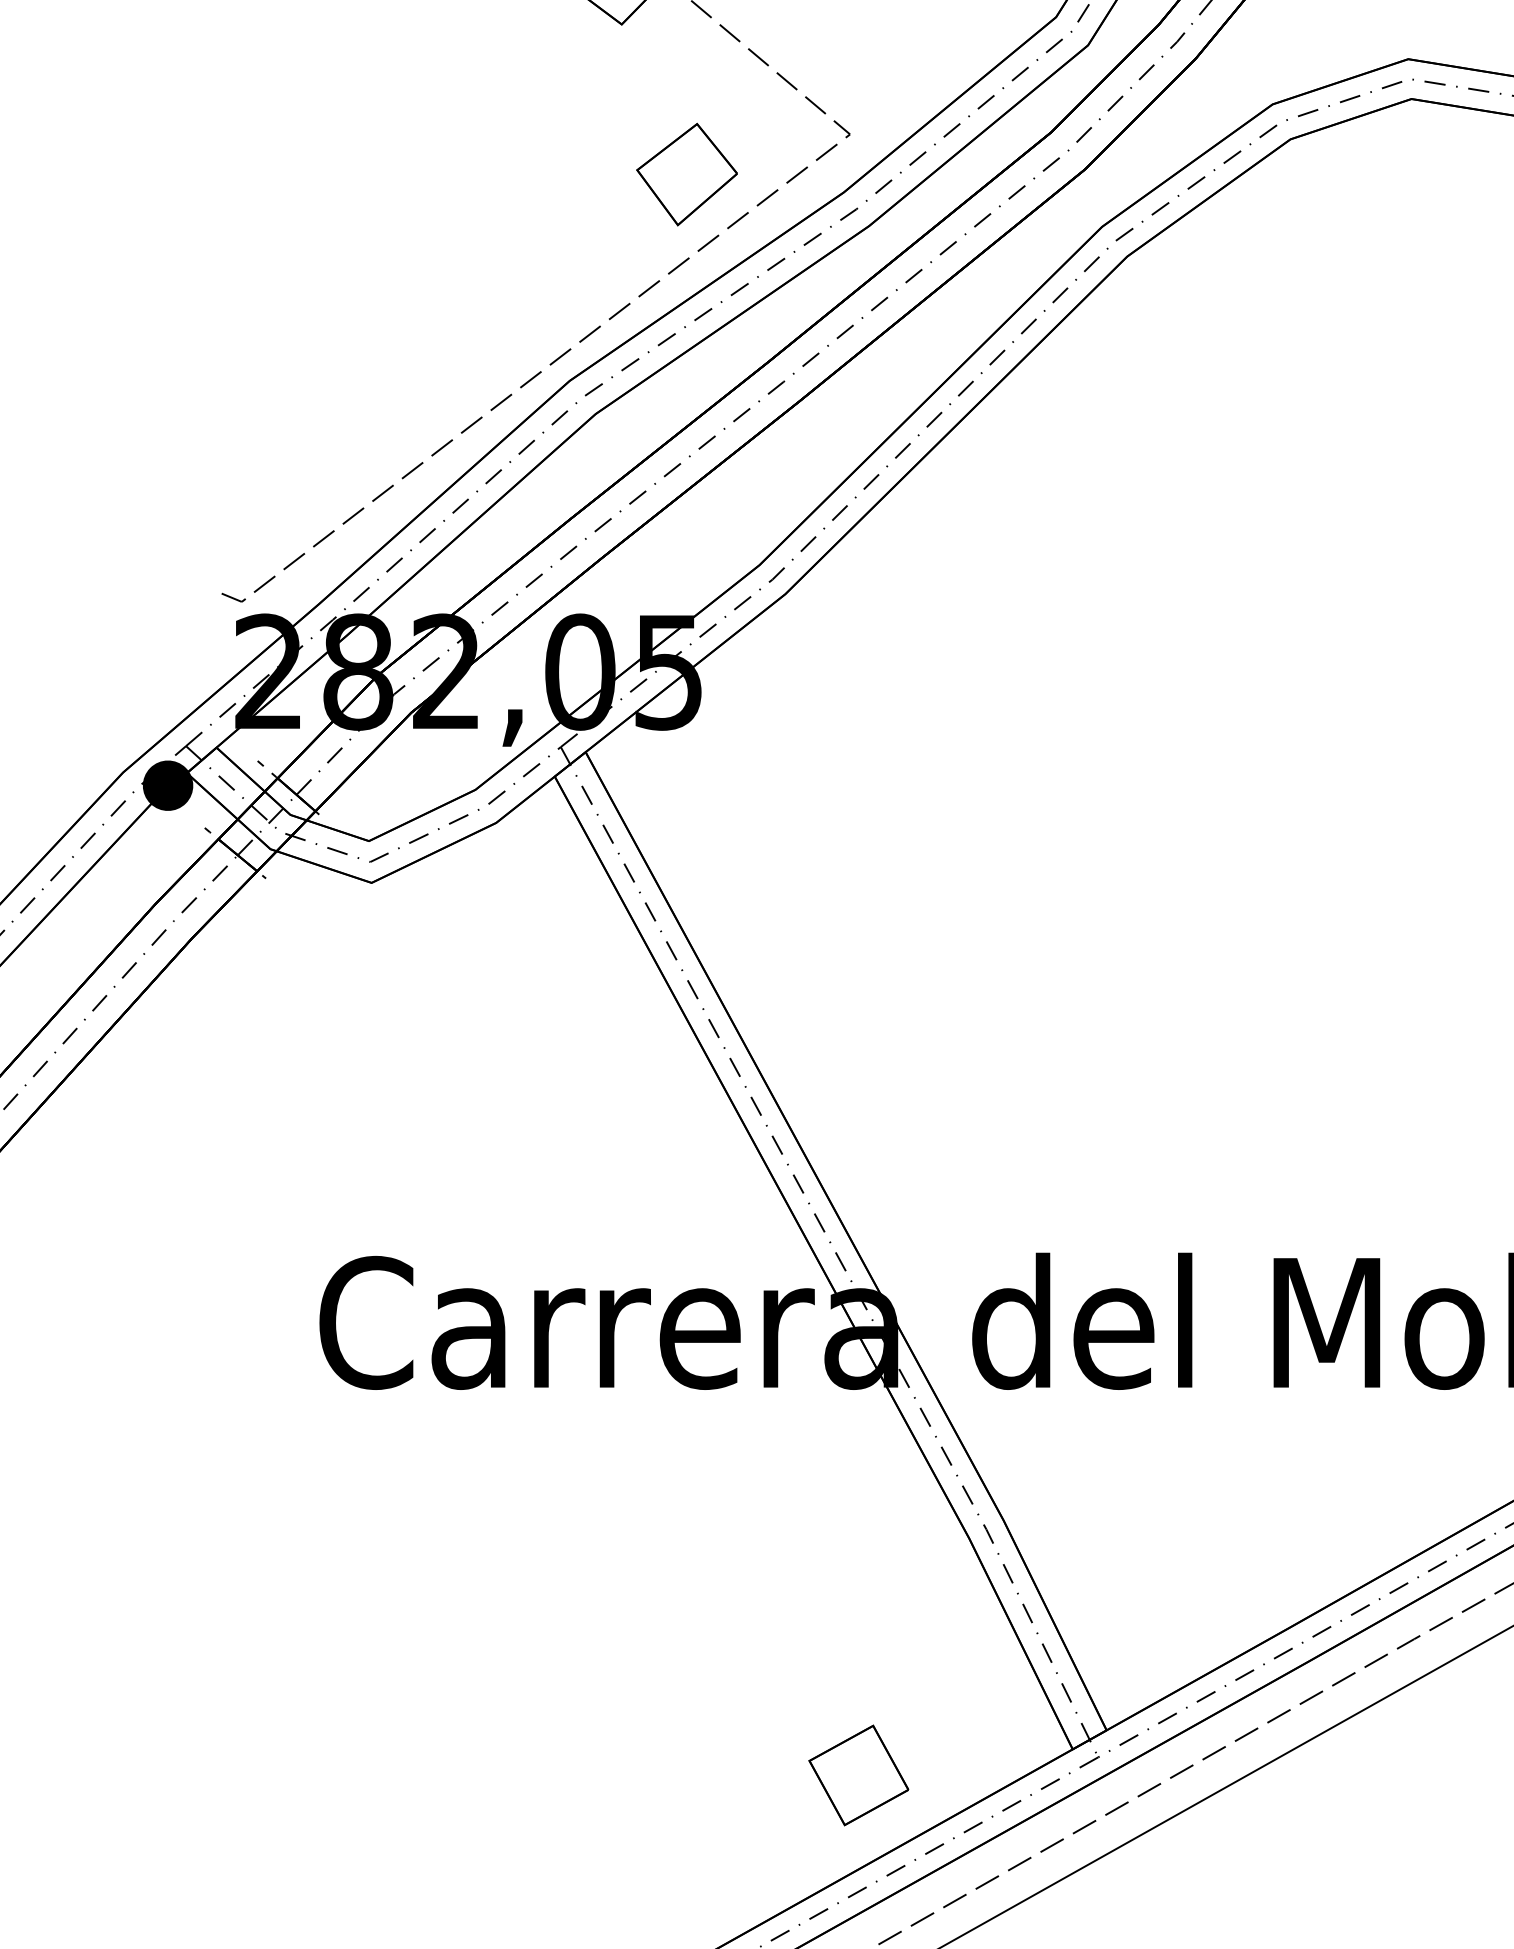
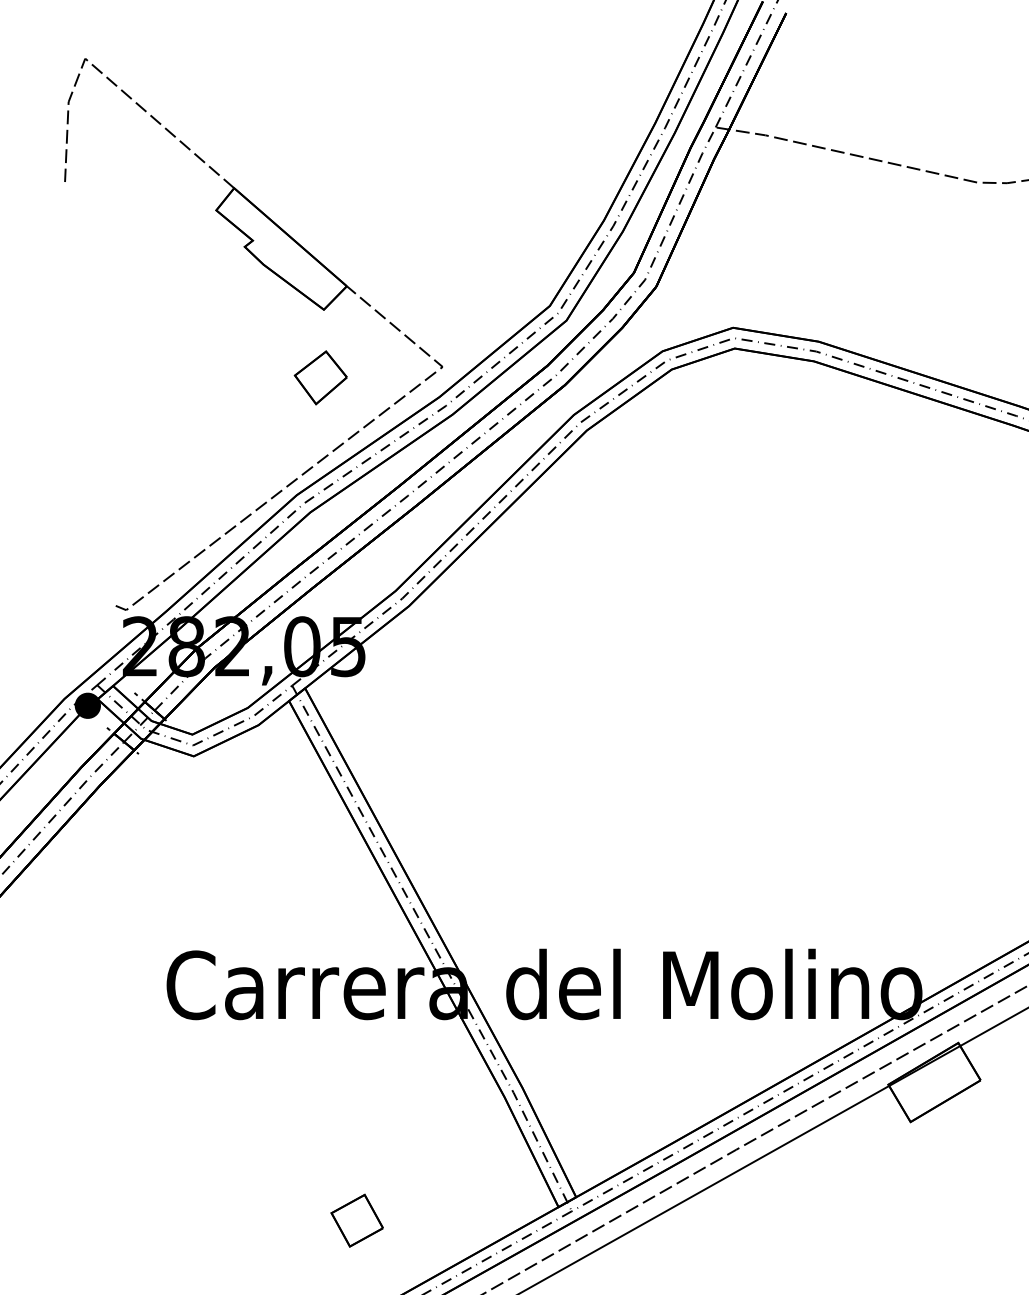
part: (686, 173) -> (320, 377), moved
part: (857, 1775) -> (356, 1220), moved

